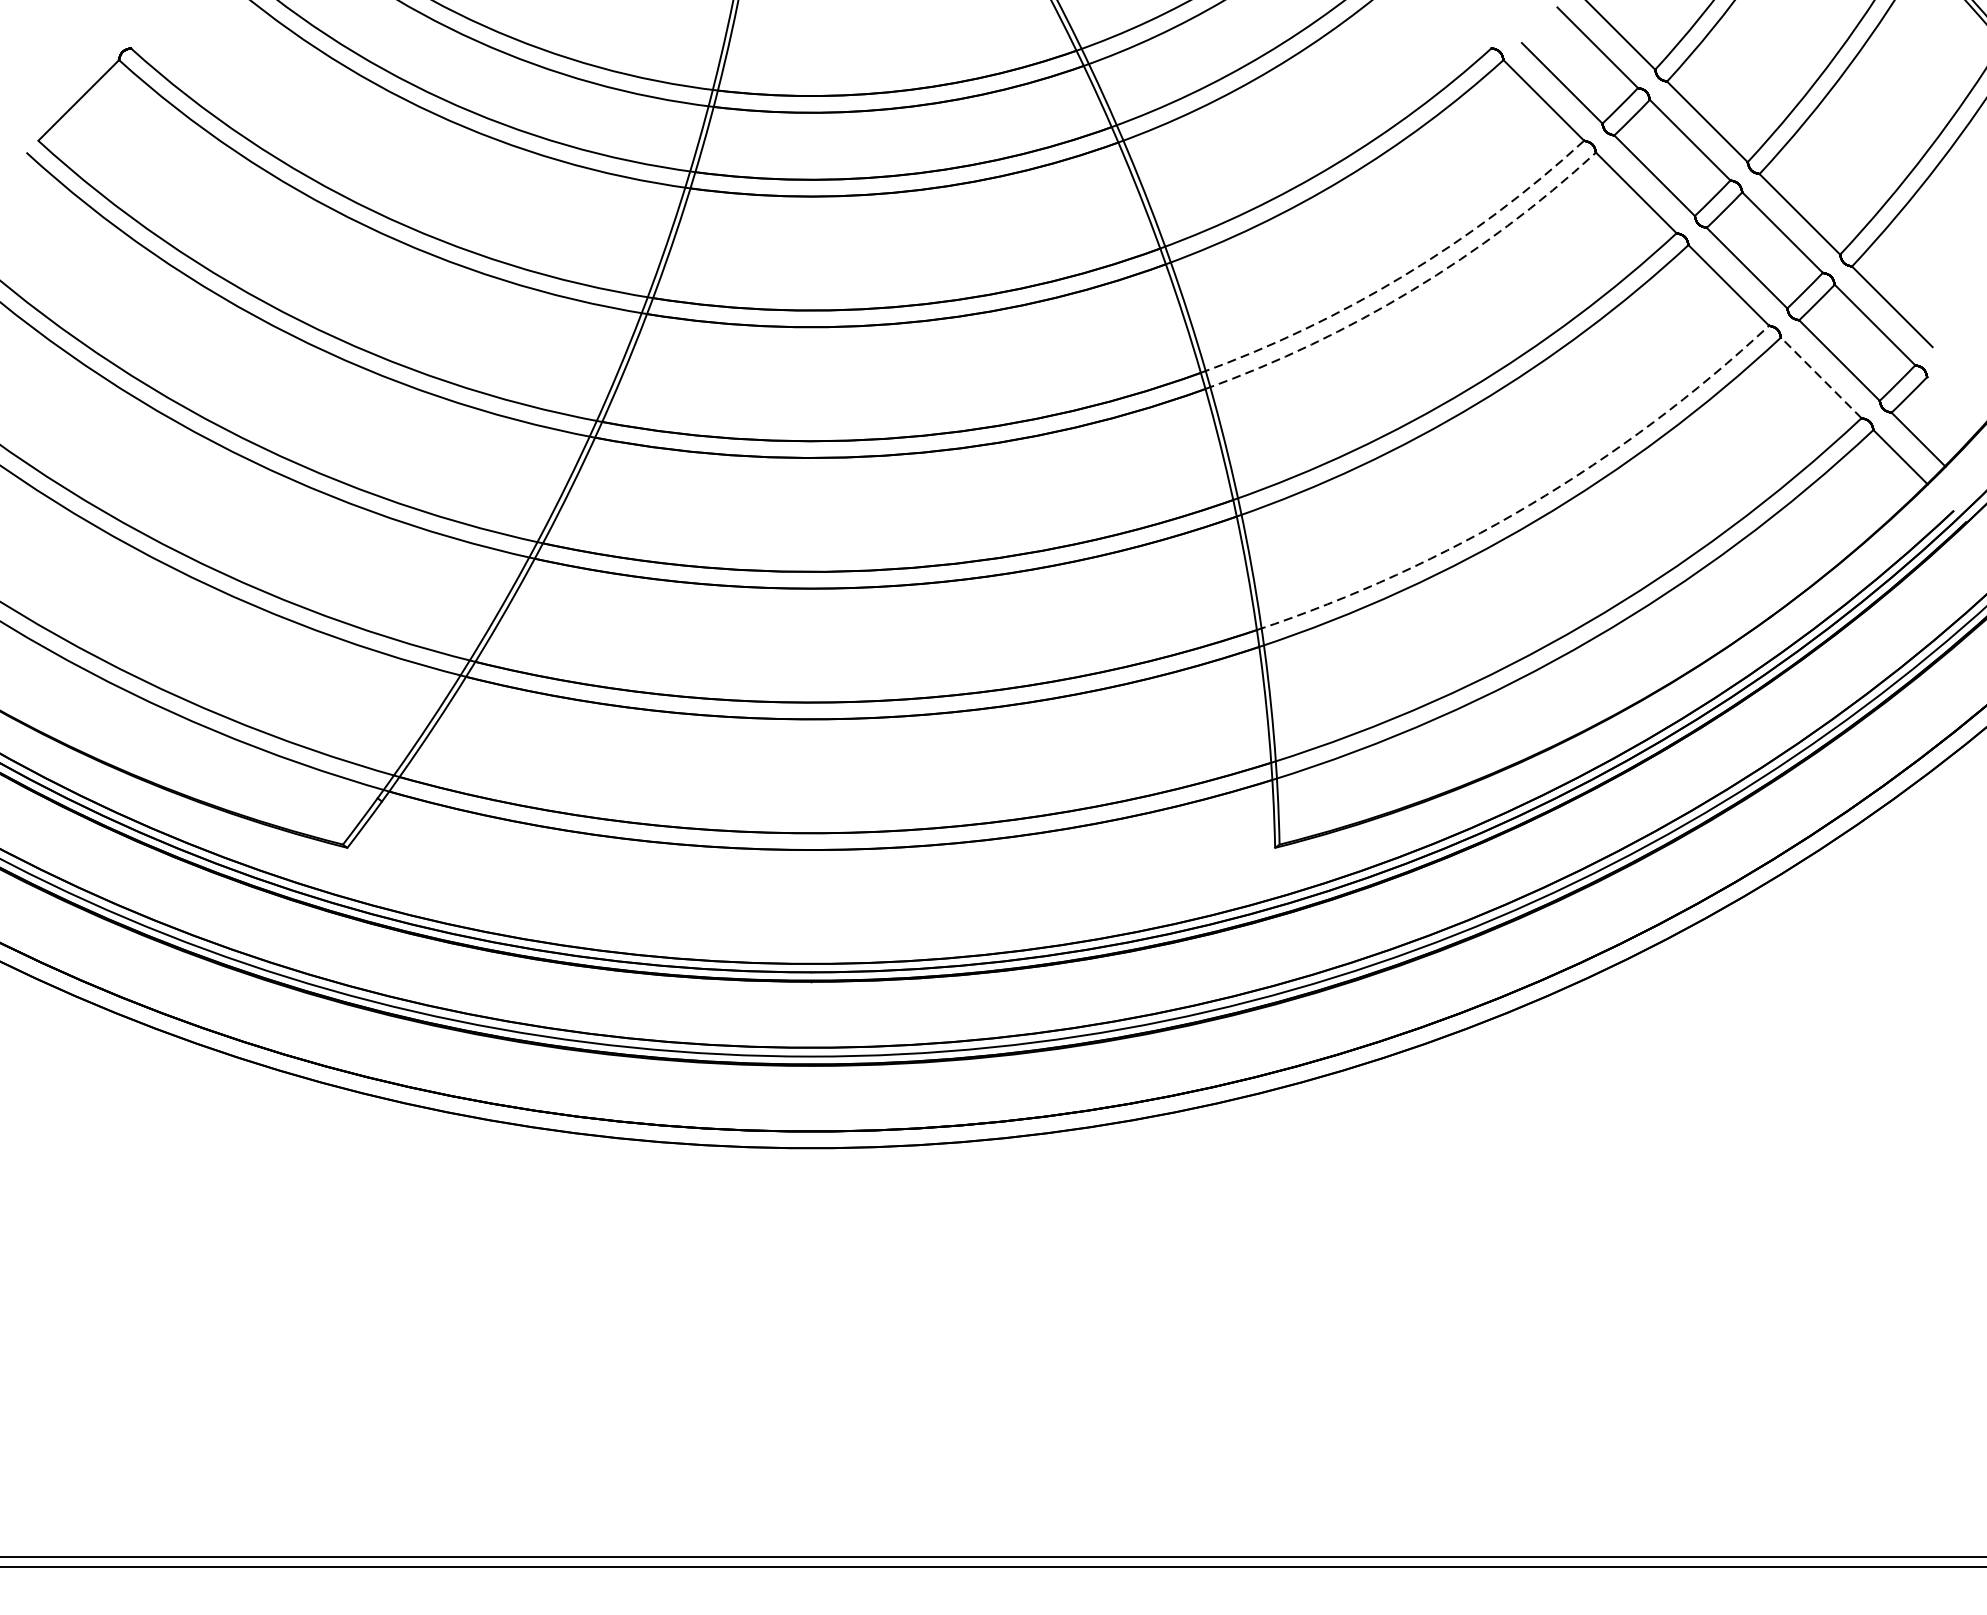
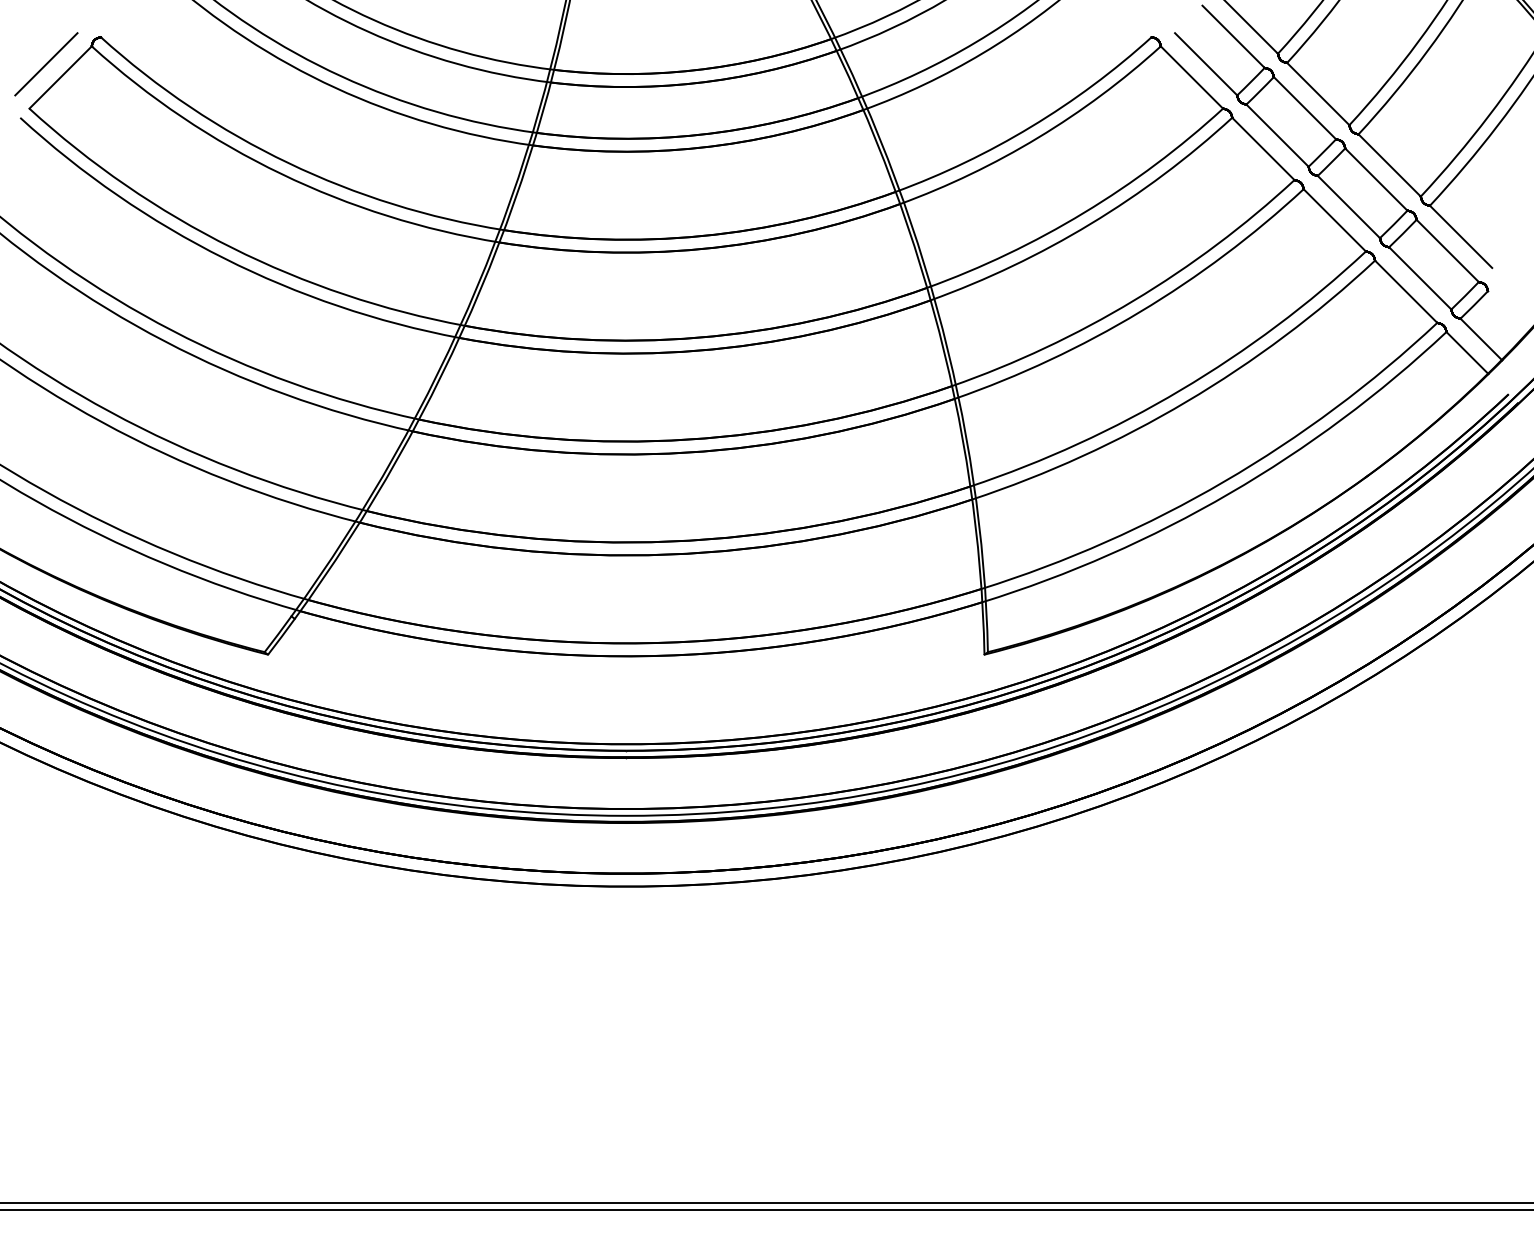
line: (60, 83) -> (46, 64), added
arc: (1403, 275) -> (1083, 212), dashed -> solid
arc: (1412, 290) -> (1090, 224), dashed -> solid
line: (1820, 377) -> (1405, 291), dashed -> solid
arc: (1528, 505) -> (1180, 390), dashed -> solid

